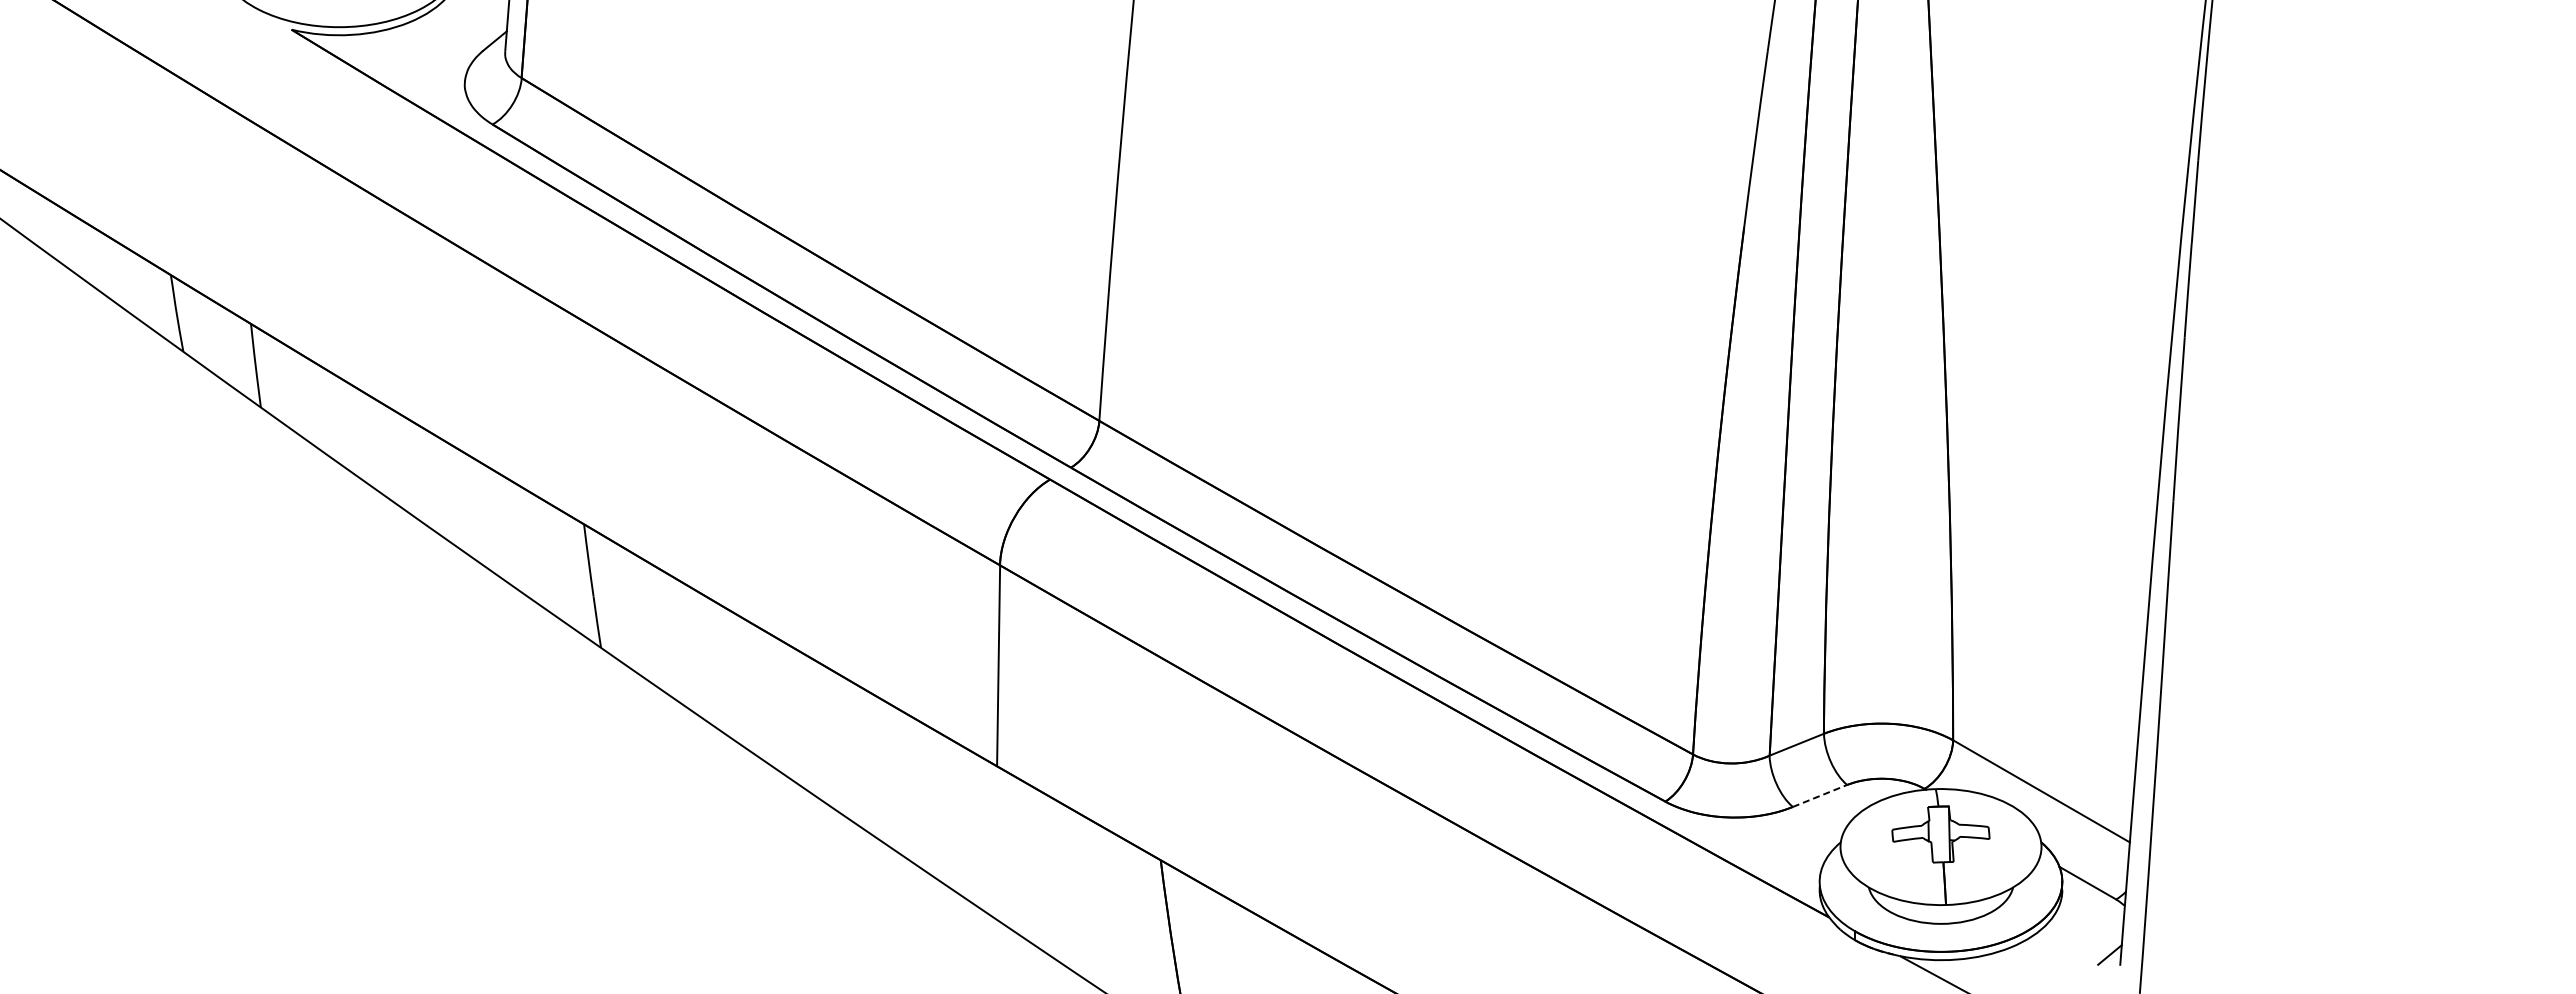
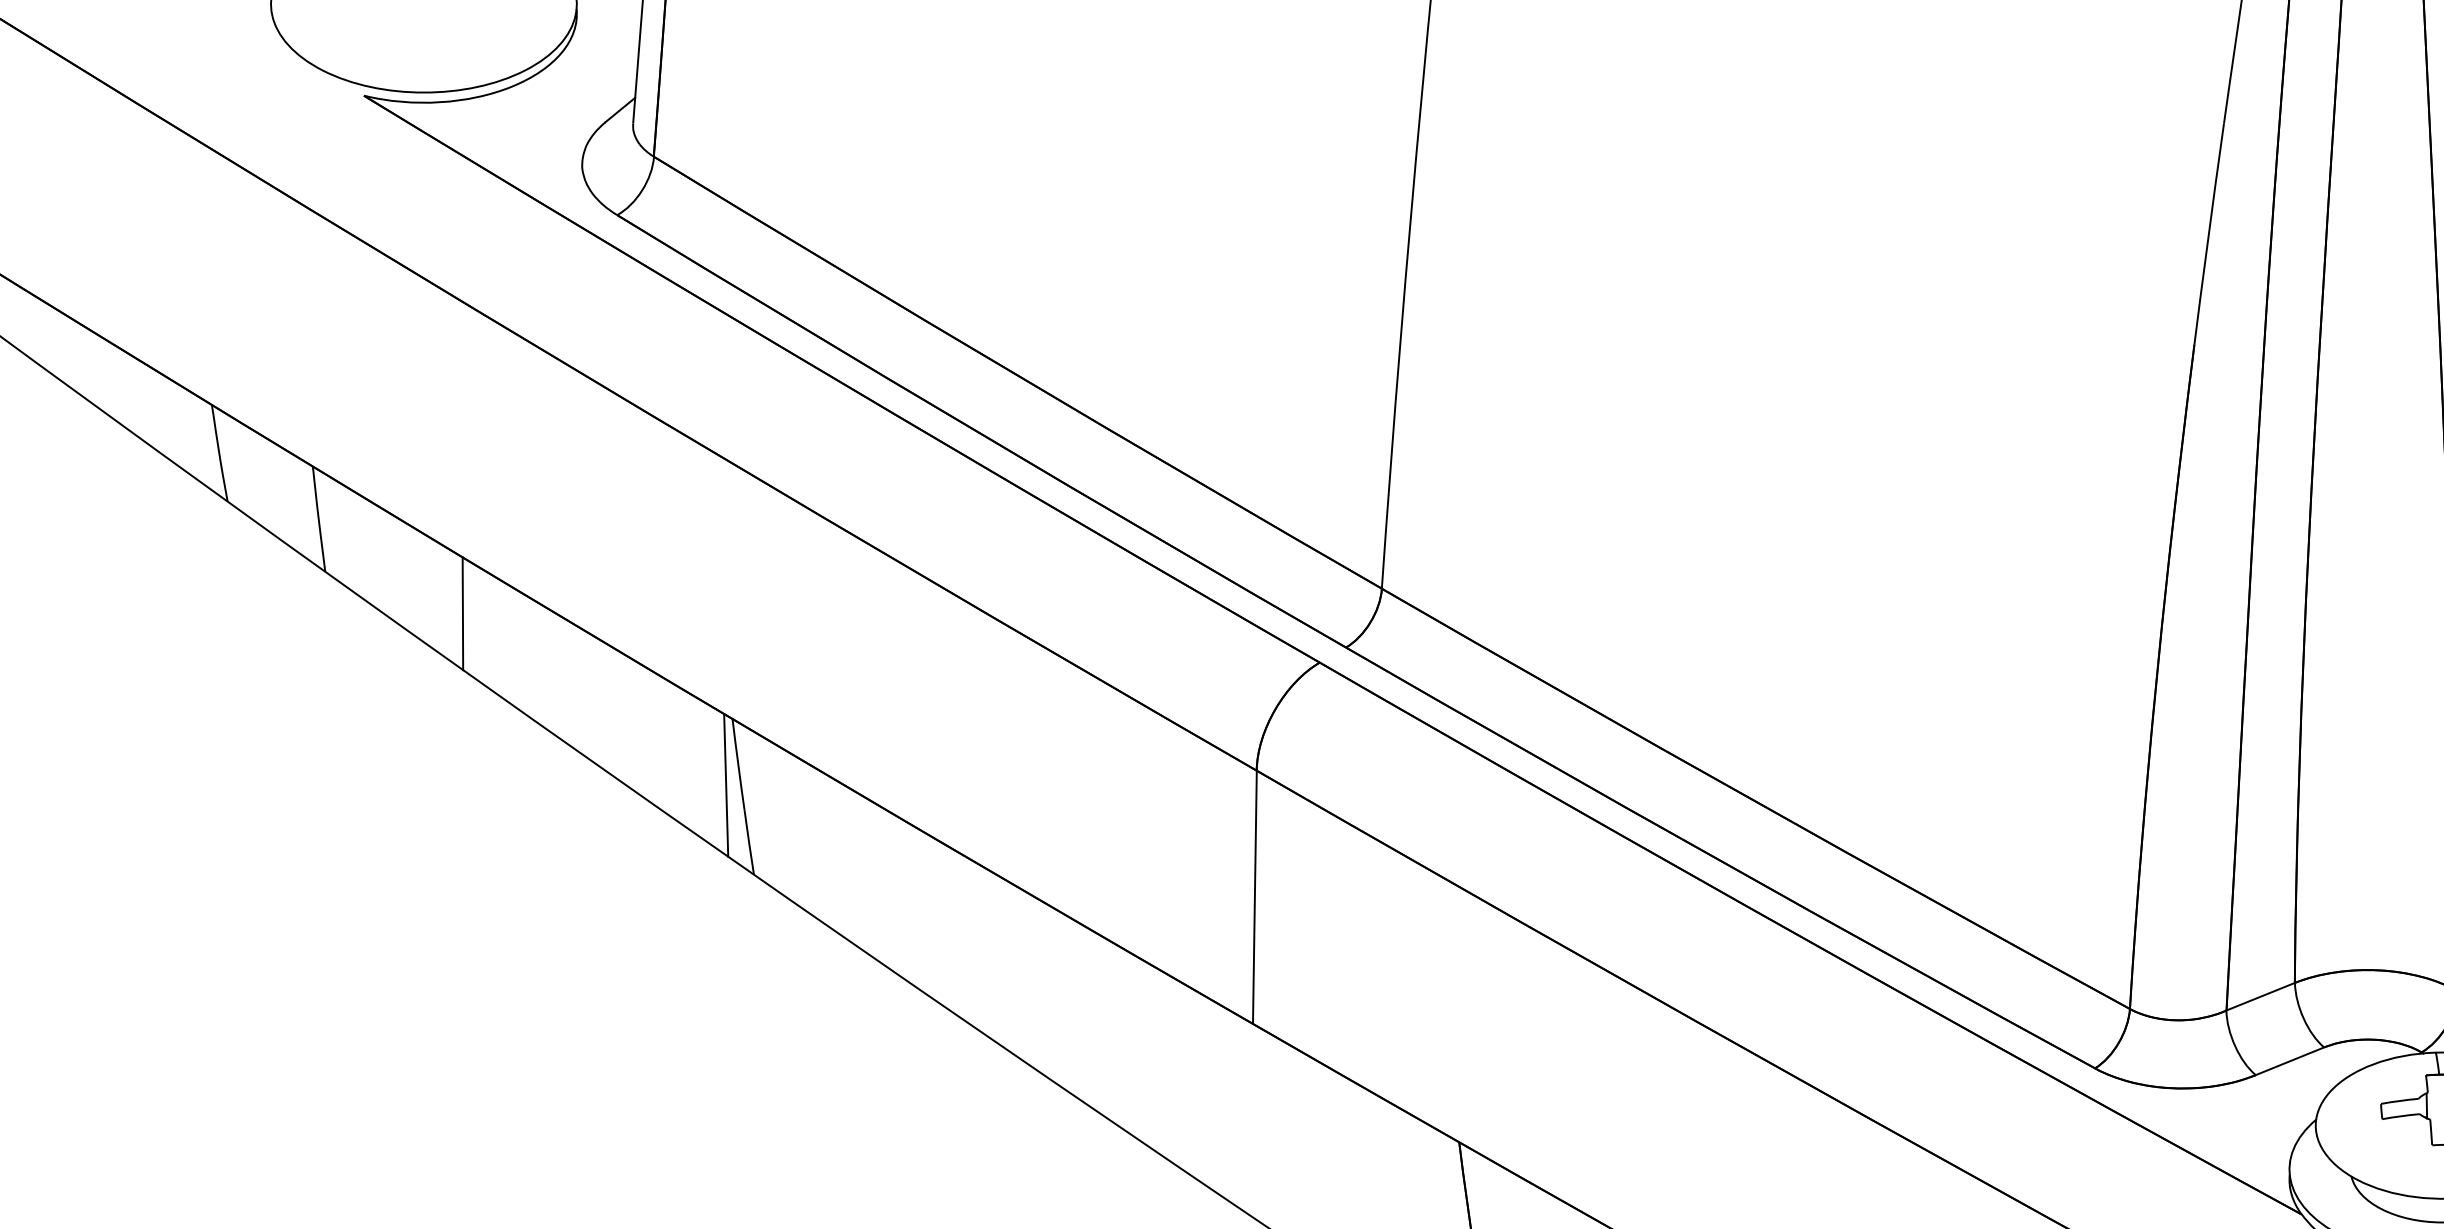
line: (369, 440) -> (462, 613), added
line: (578, 576) -> (725, 784), added
line: (1820, 795) -> (2290, 1060), dashed -> solid

